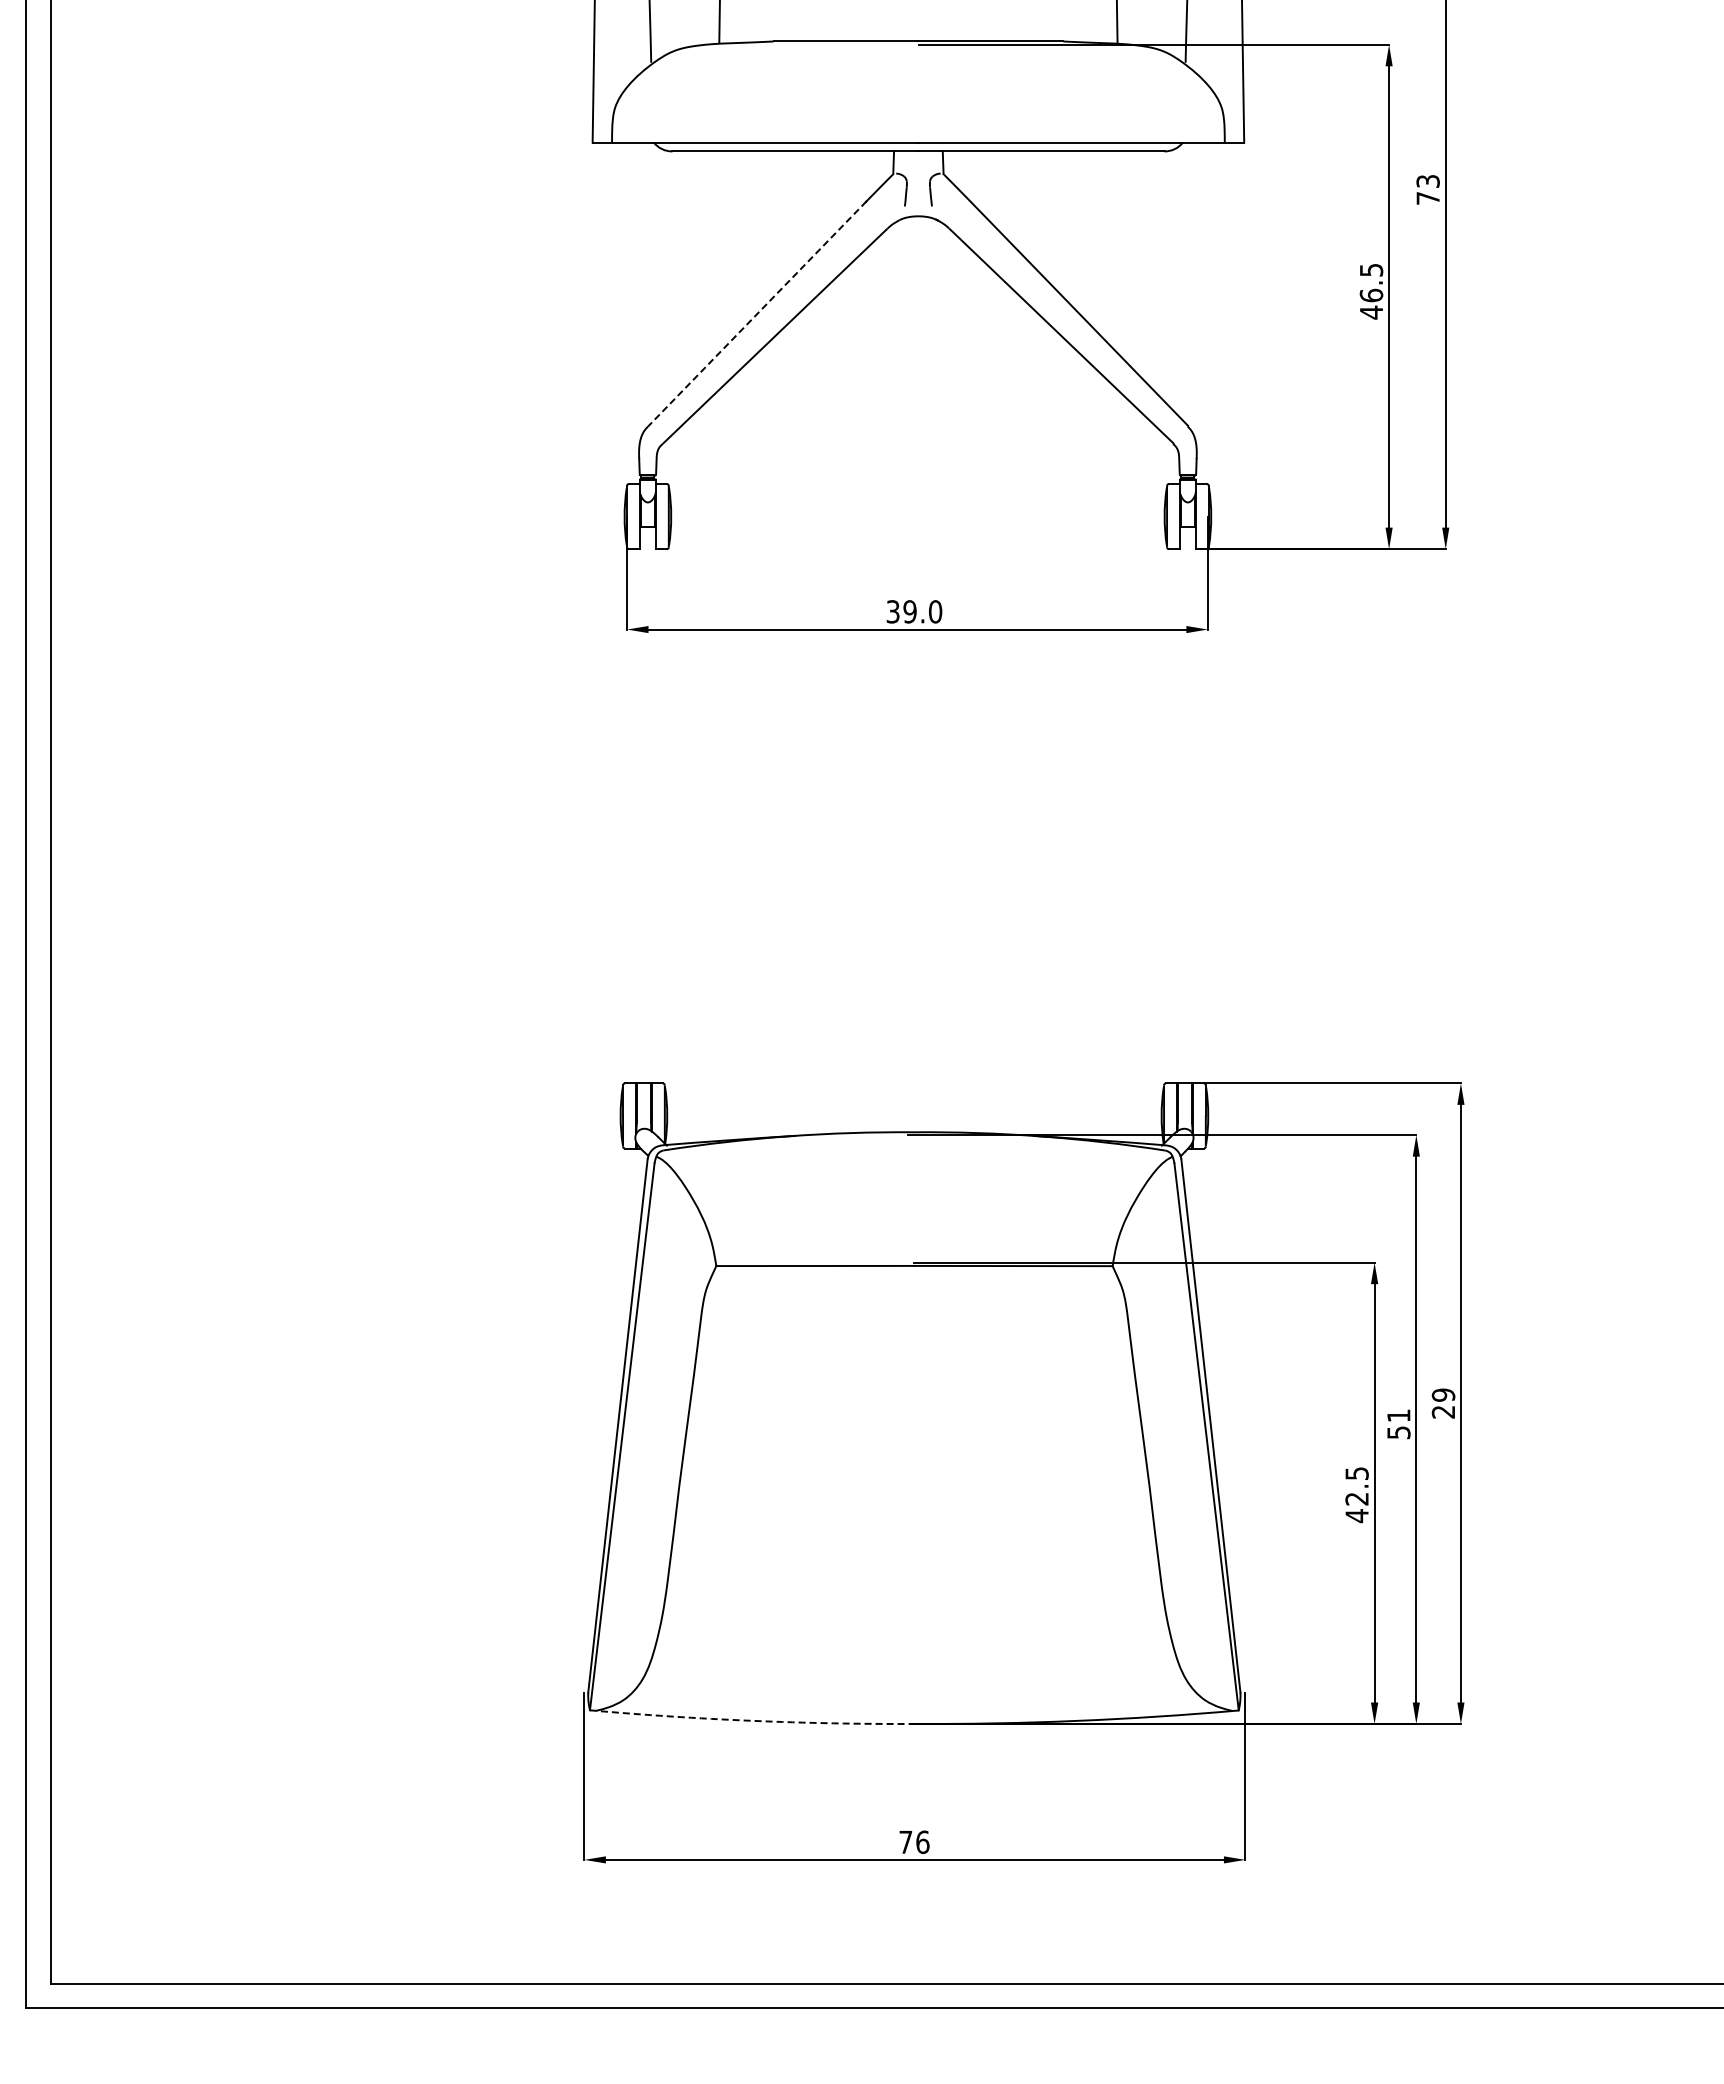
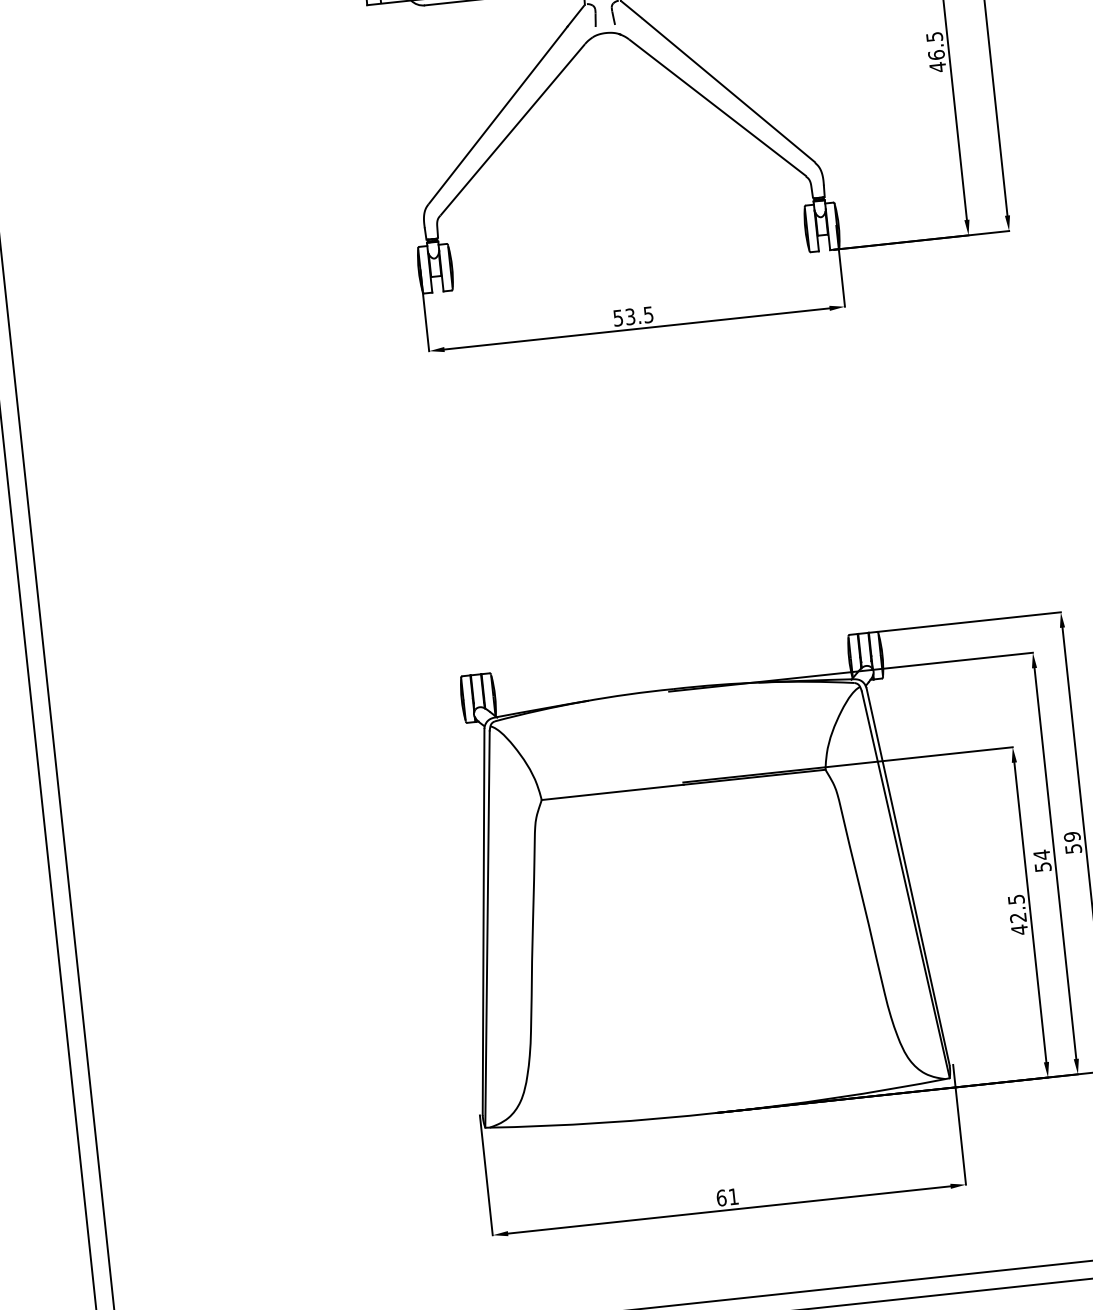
line: (757, 314) -> (498, 115), dashed -> solid
text: (914, 611) -> (633, 316), 39.0 -> 53.5
text: (1443, 1412) -> (1073, 849), 29 -> 59
text: (1398, 1415) -> (1041, 854), 51 -> 54
arc: (752, 1720) -> (602, 1122), dashed -> solid
text: (914, 1842) -> (727, 1197), 76 -> 61

